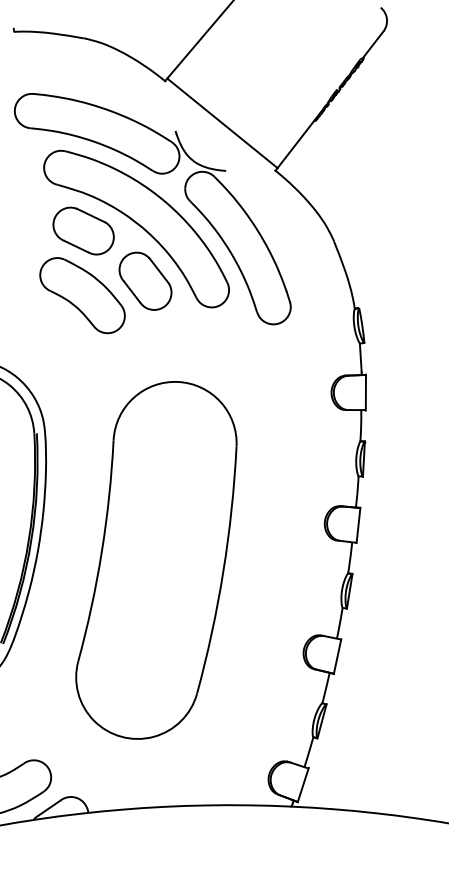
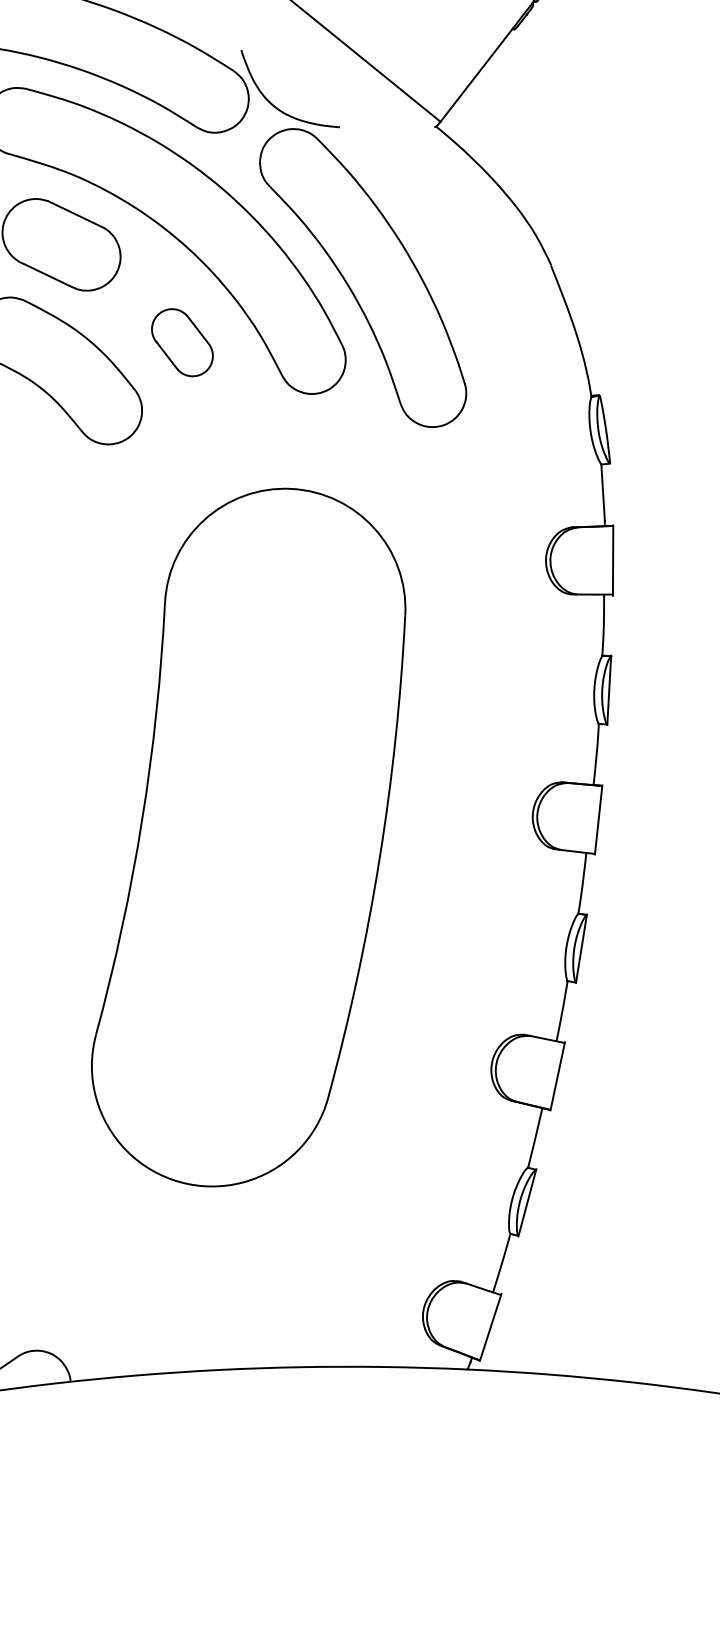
part: (145, 280) -> (182, 341), size x0.6
part: (156, 560) -> (248, 837), moved

